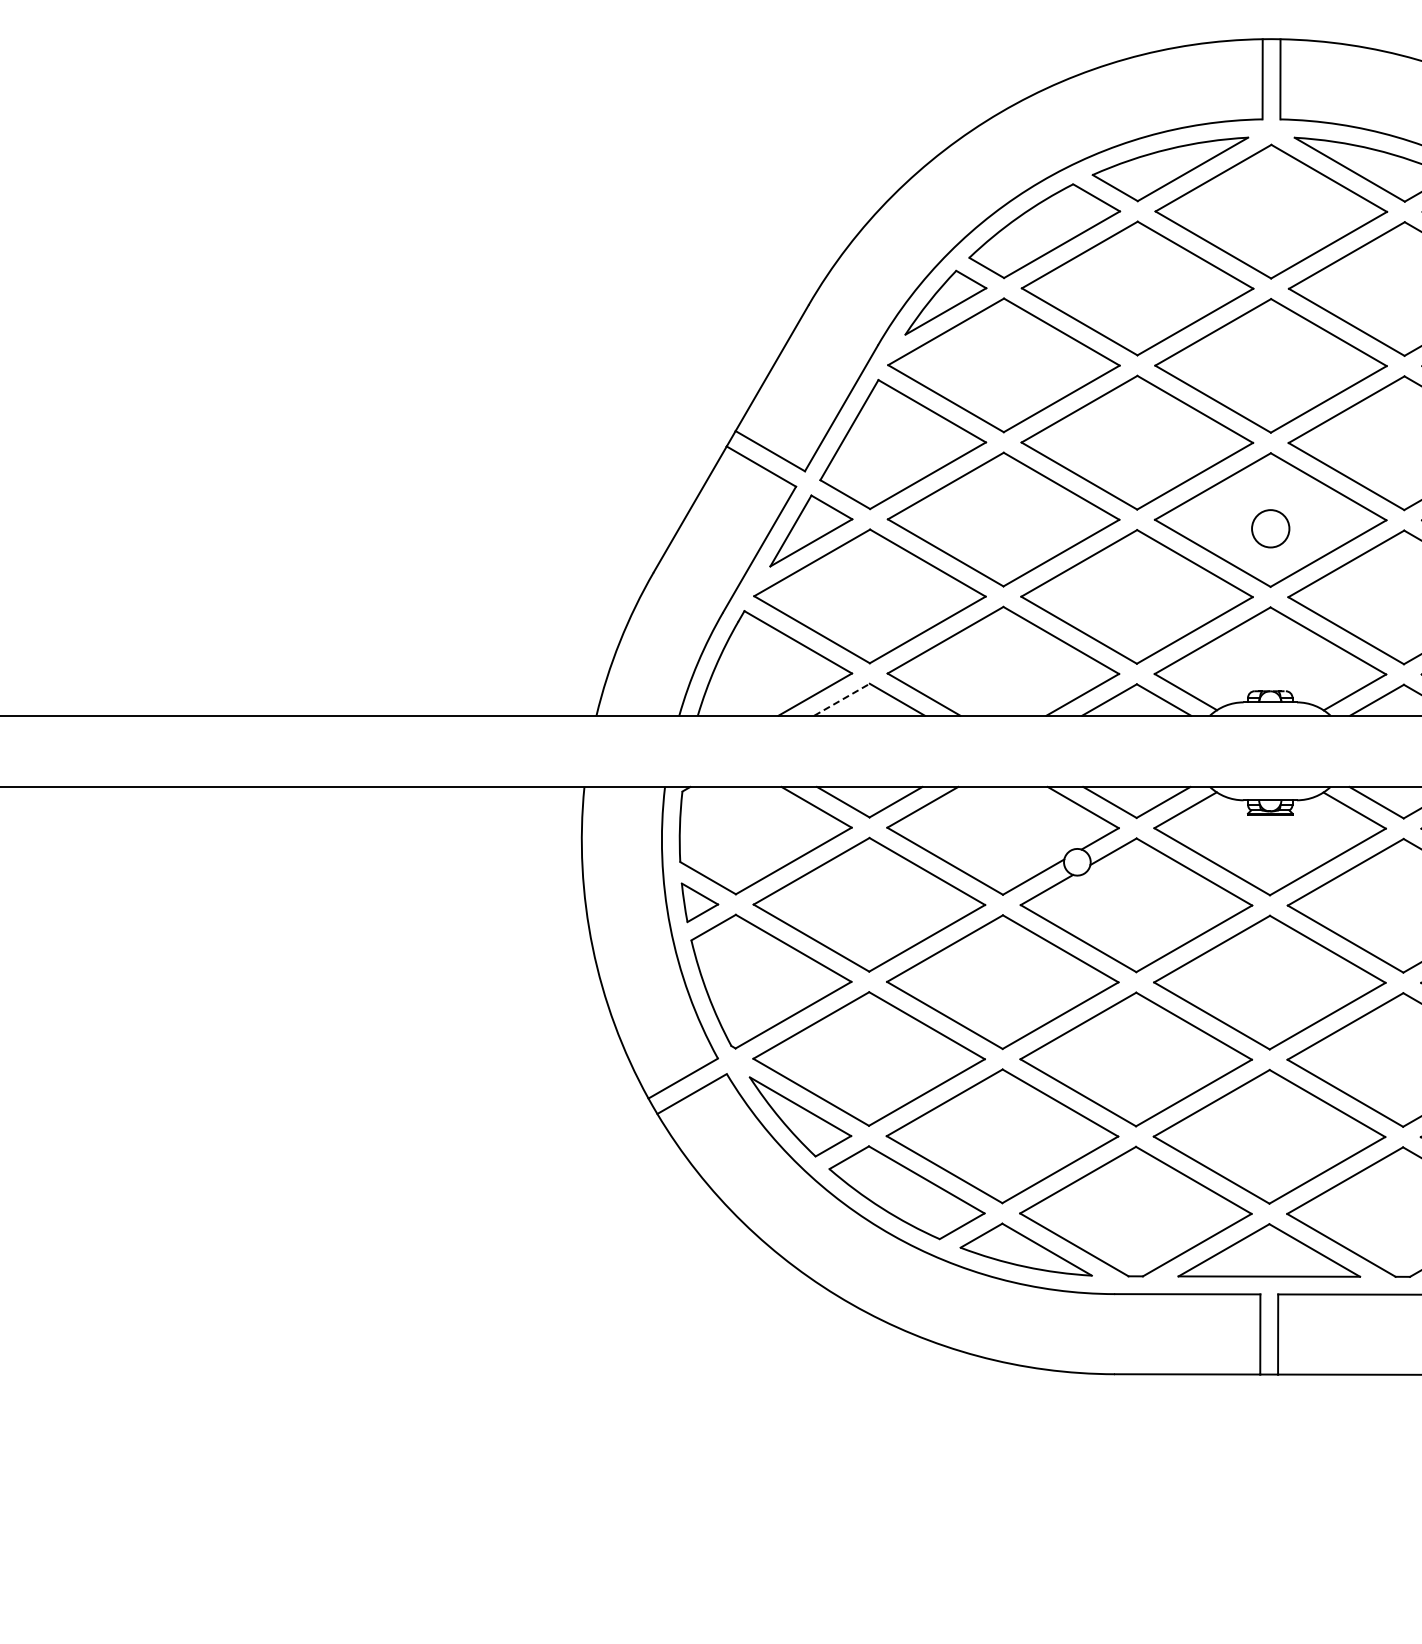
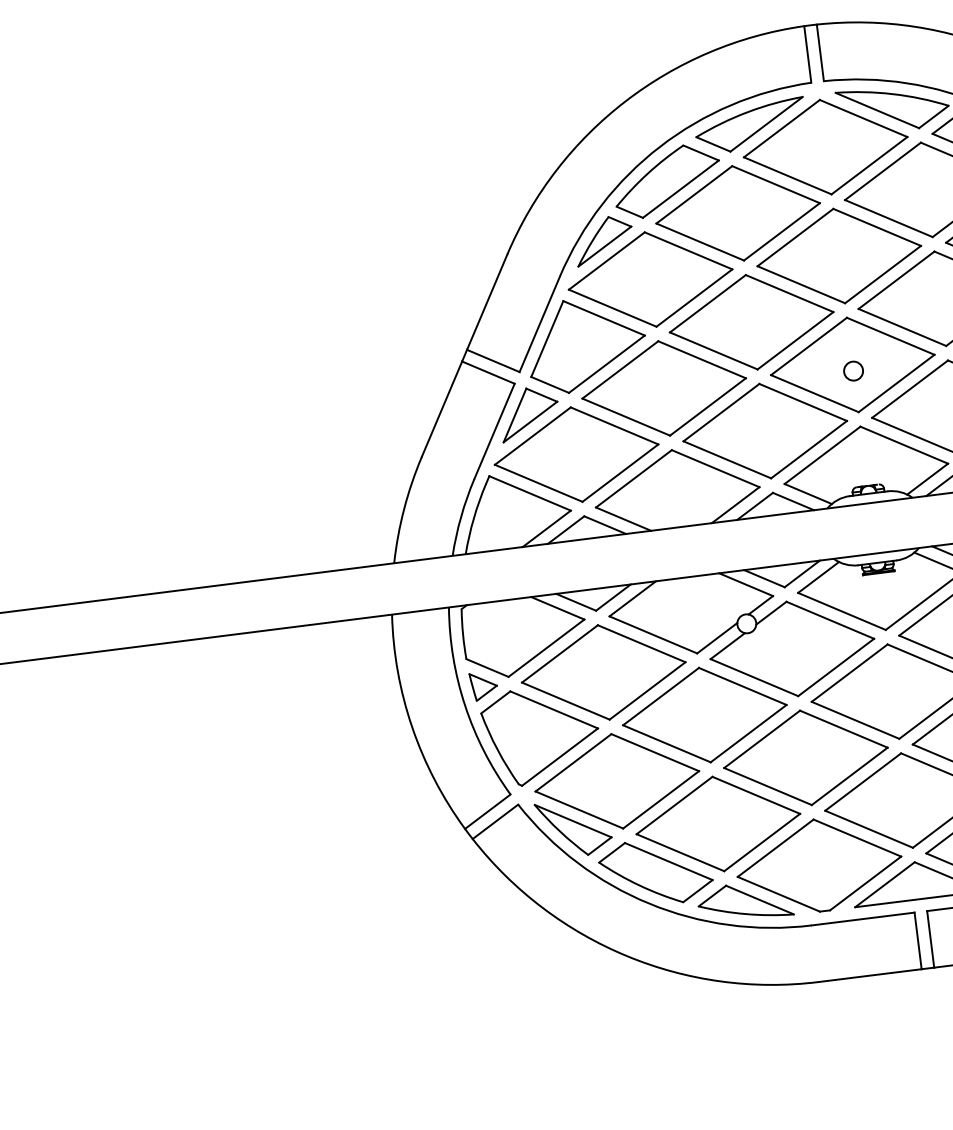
circle: (1270, 528) -> (853, 370), size x0.71
line: (842, 699) -> (566, 529), dashed -> solid

